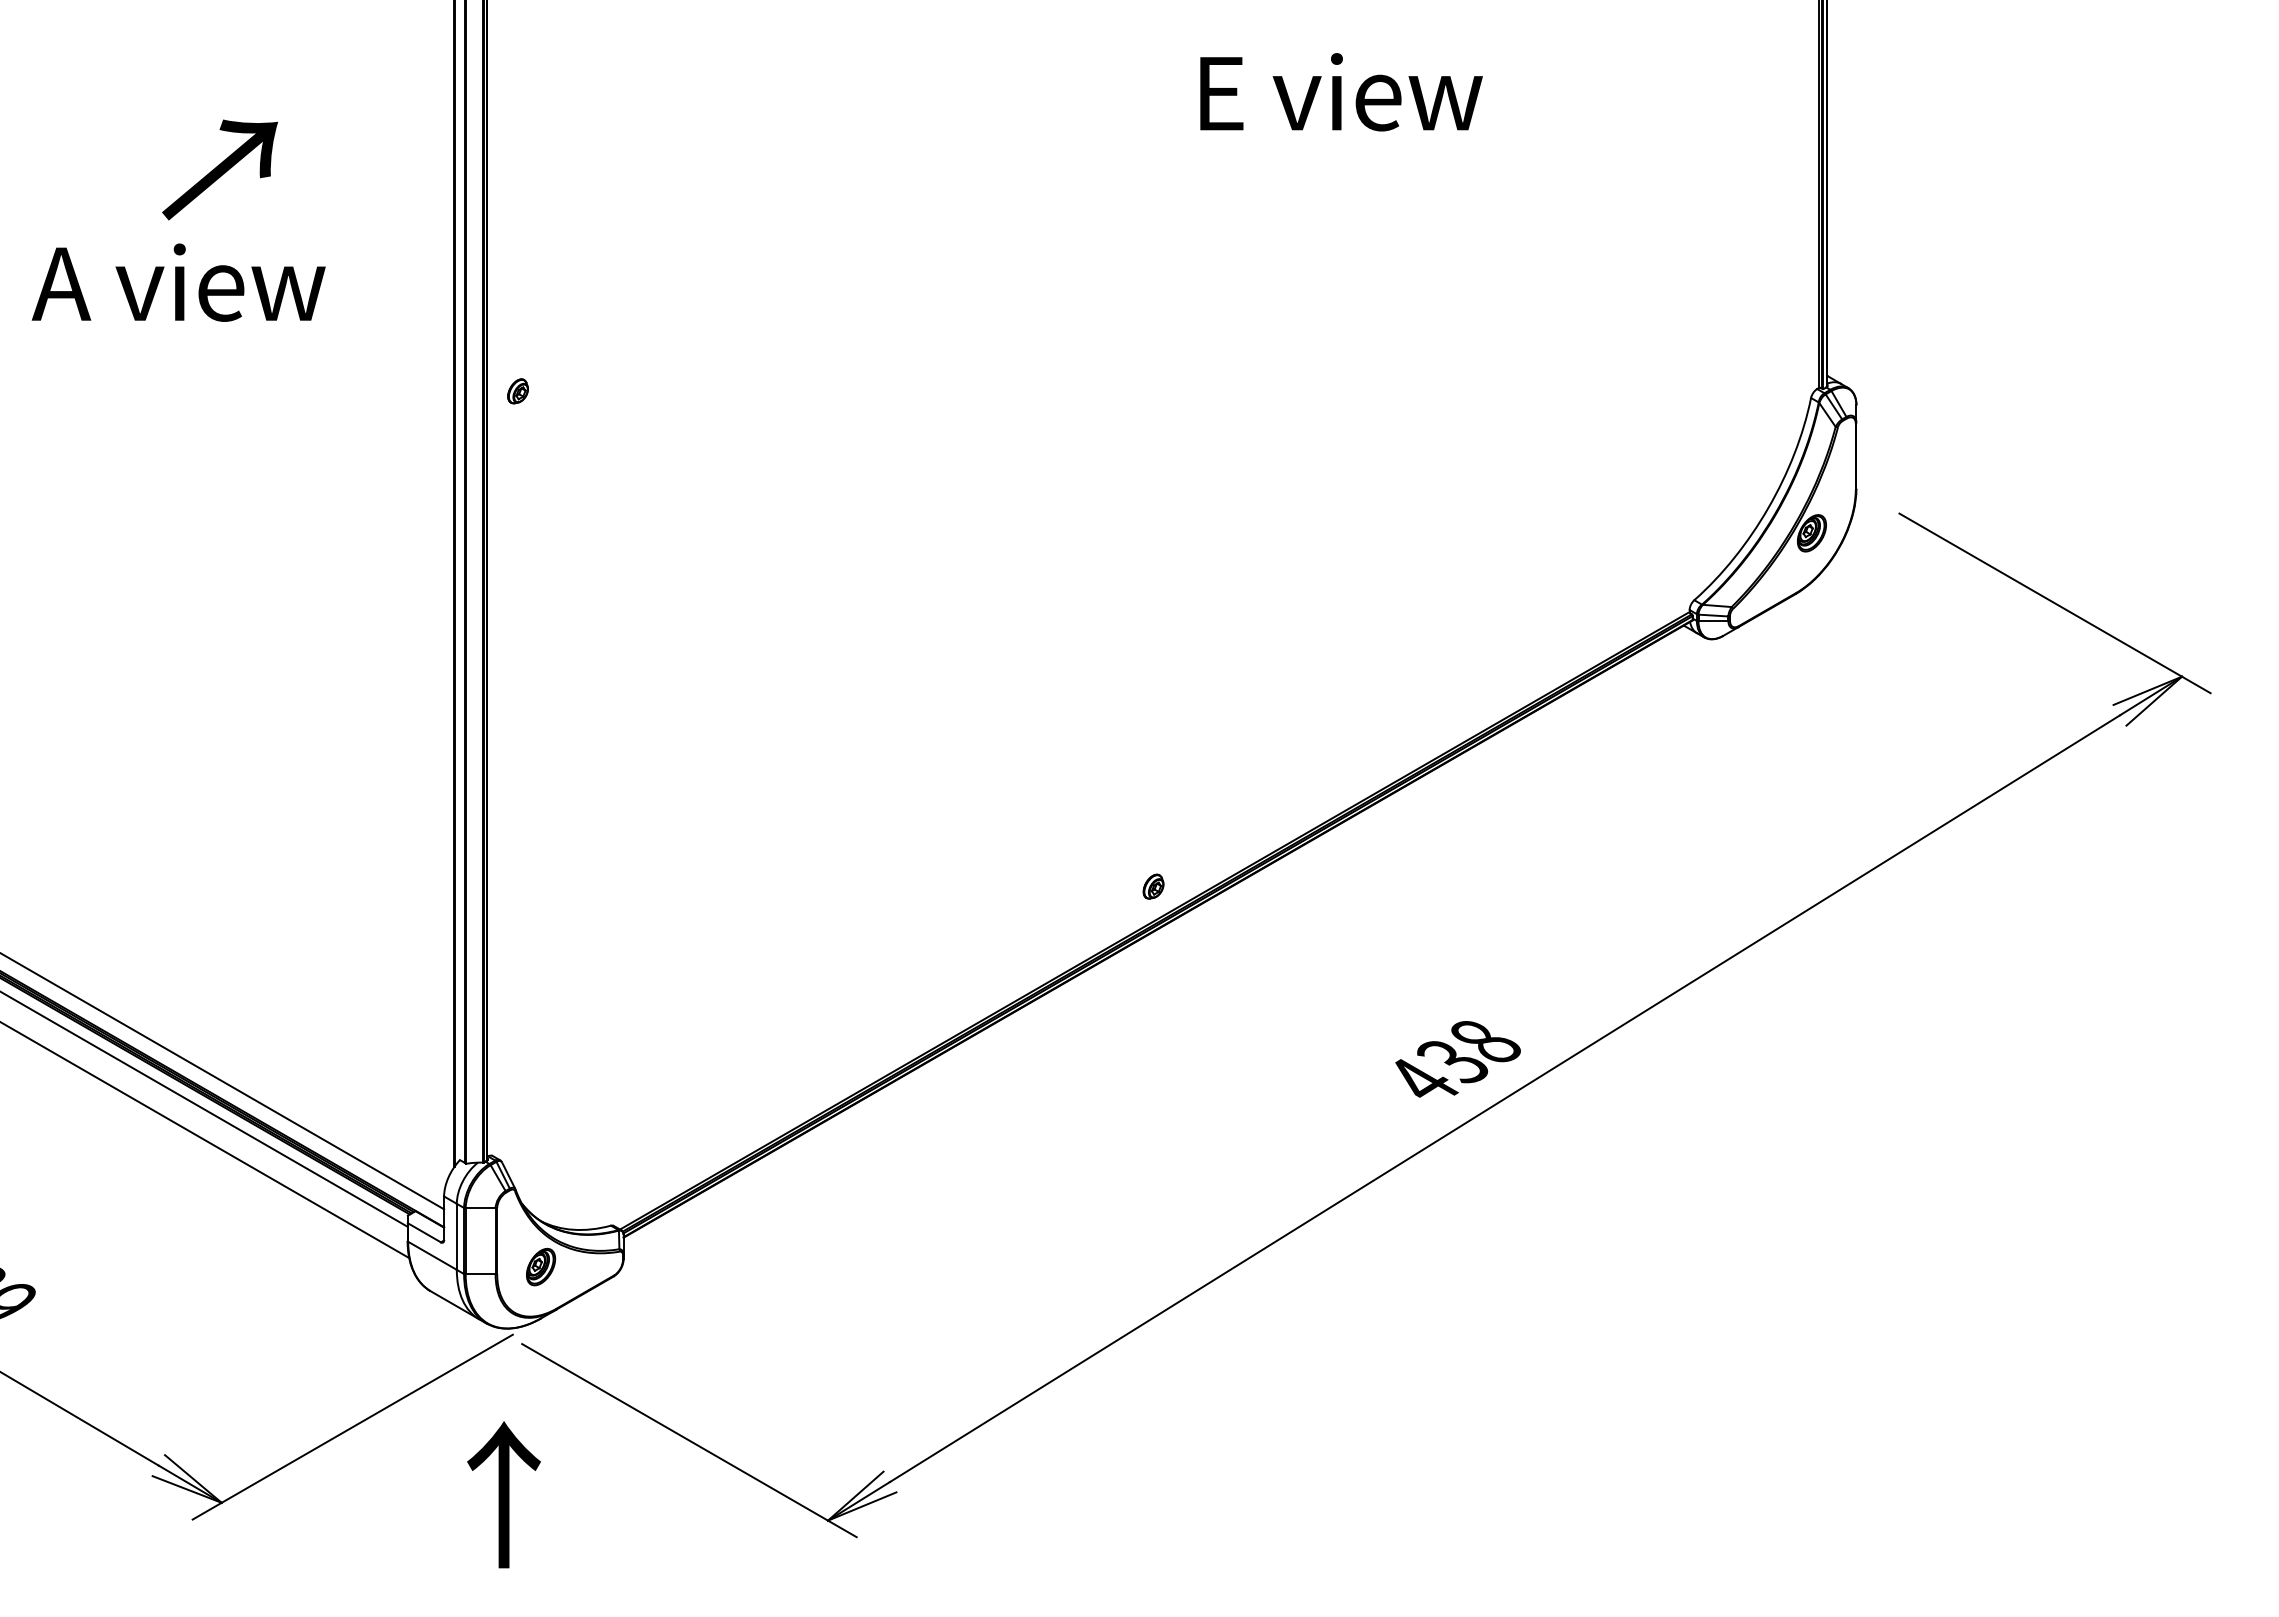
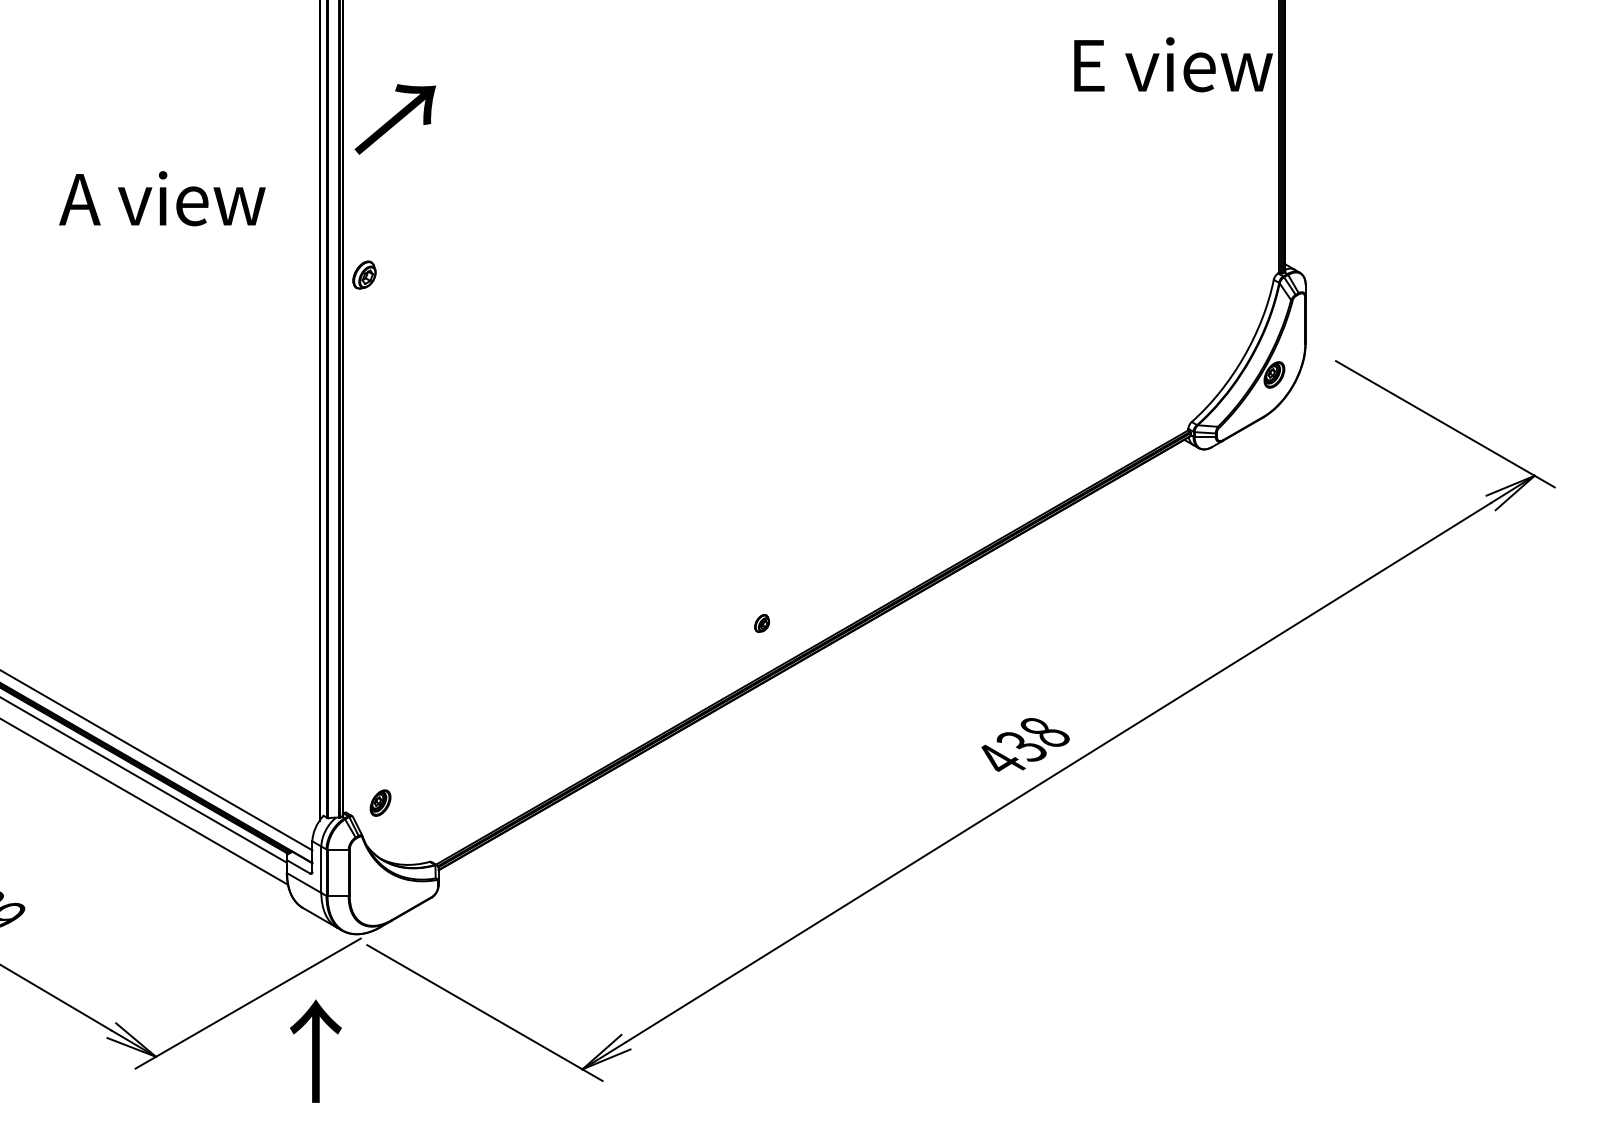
text: (1341, 92) -> (1173, 64), moved
text: (219, 169) -> (394, 119), moved
text: (178, 282) -> (162, 198), moved
part: (517, 391) -> (364, 275), size x1.6
part: (1153, 886) -> (762, 623), moved
part: (540, 1266) -> (380, 802), moved
text: (503, 1494) -> (315, 1050), moved

